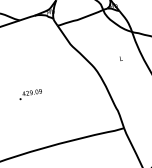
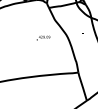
text: (30, 93) -> (43, 37), moved

